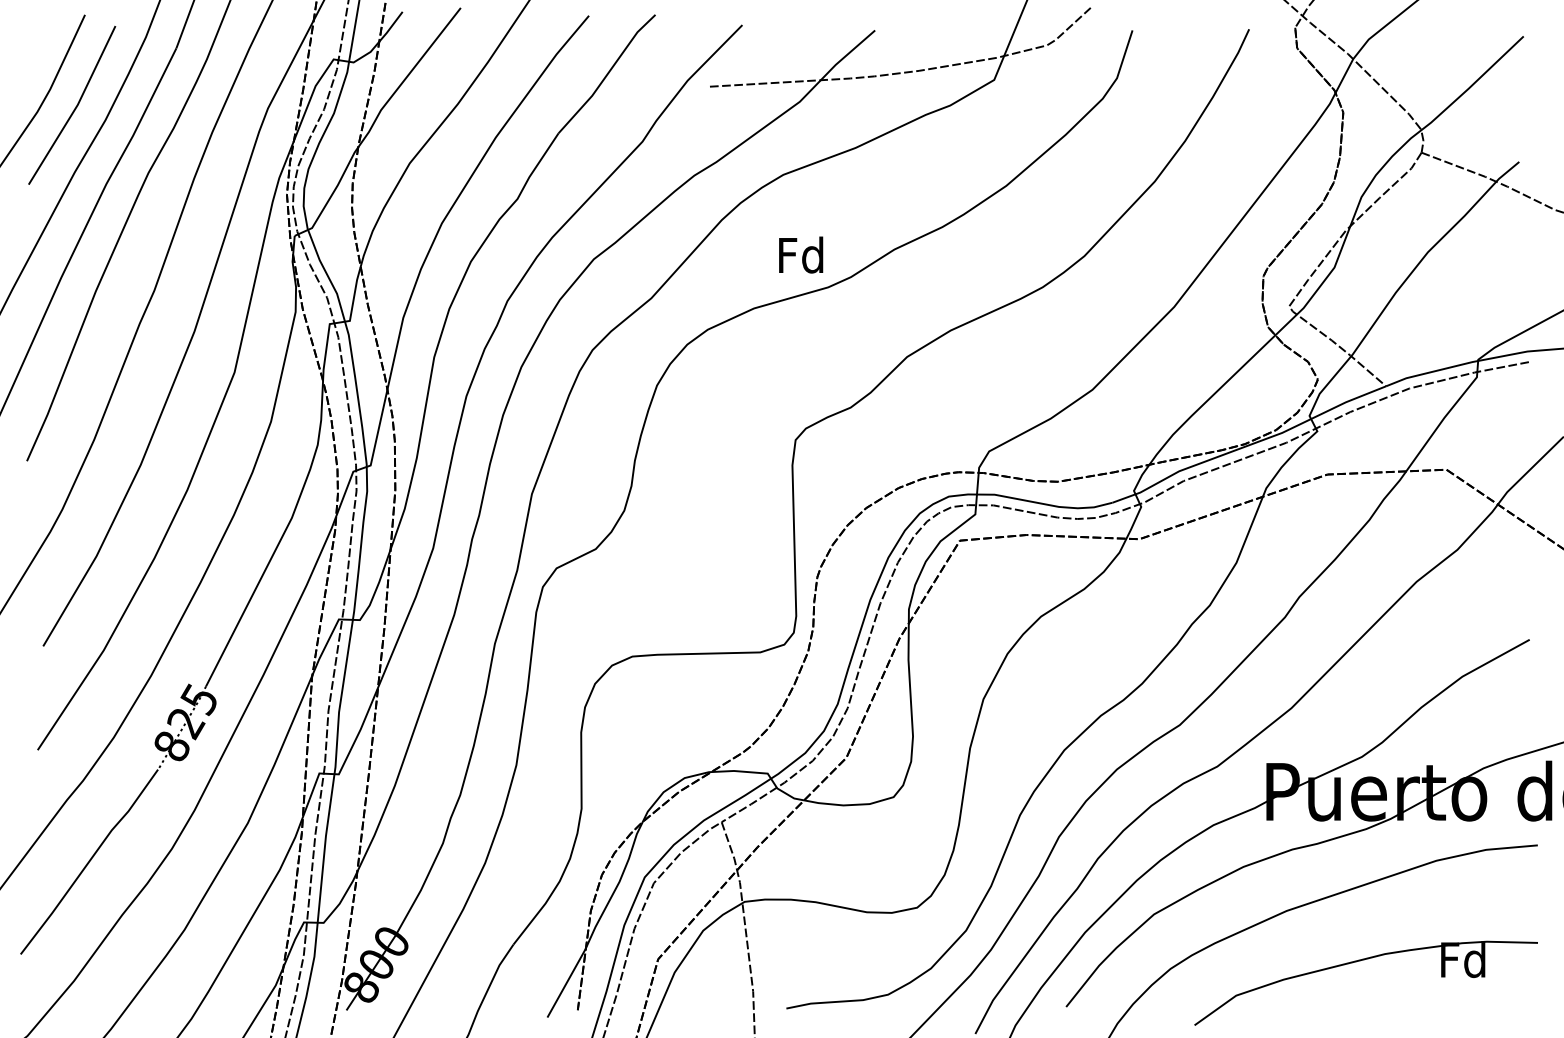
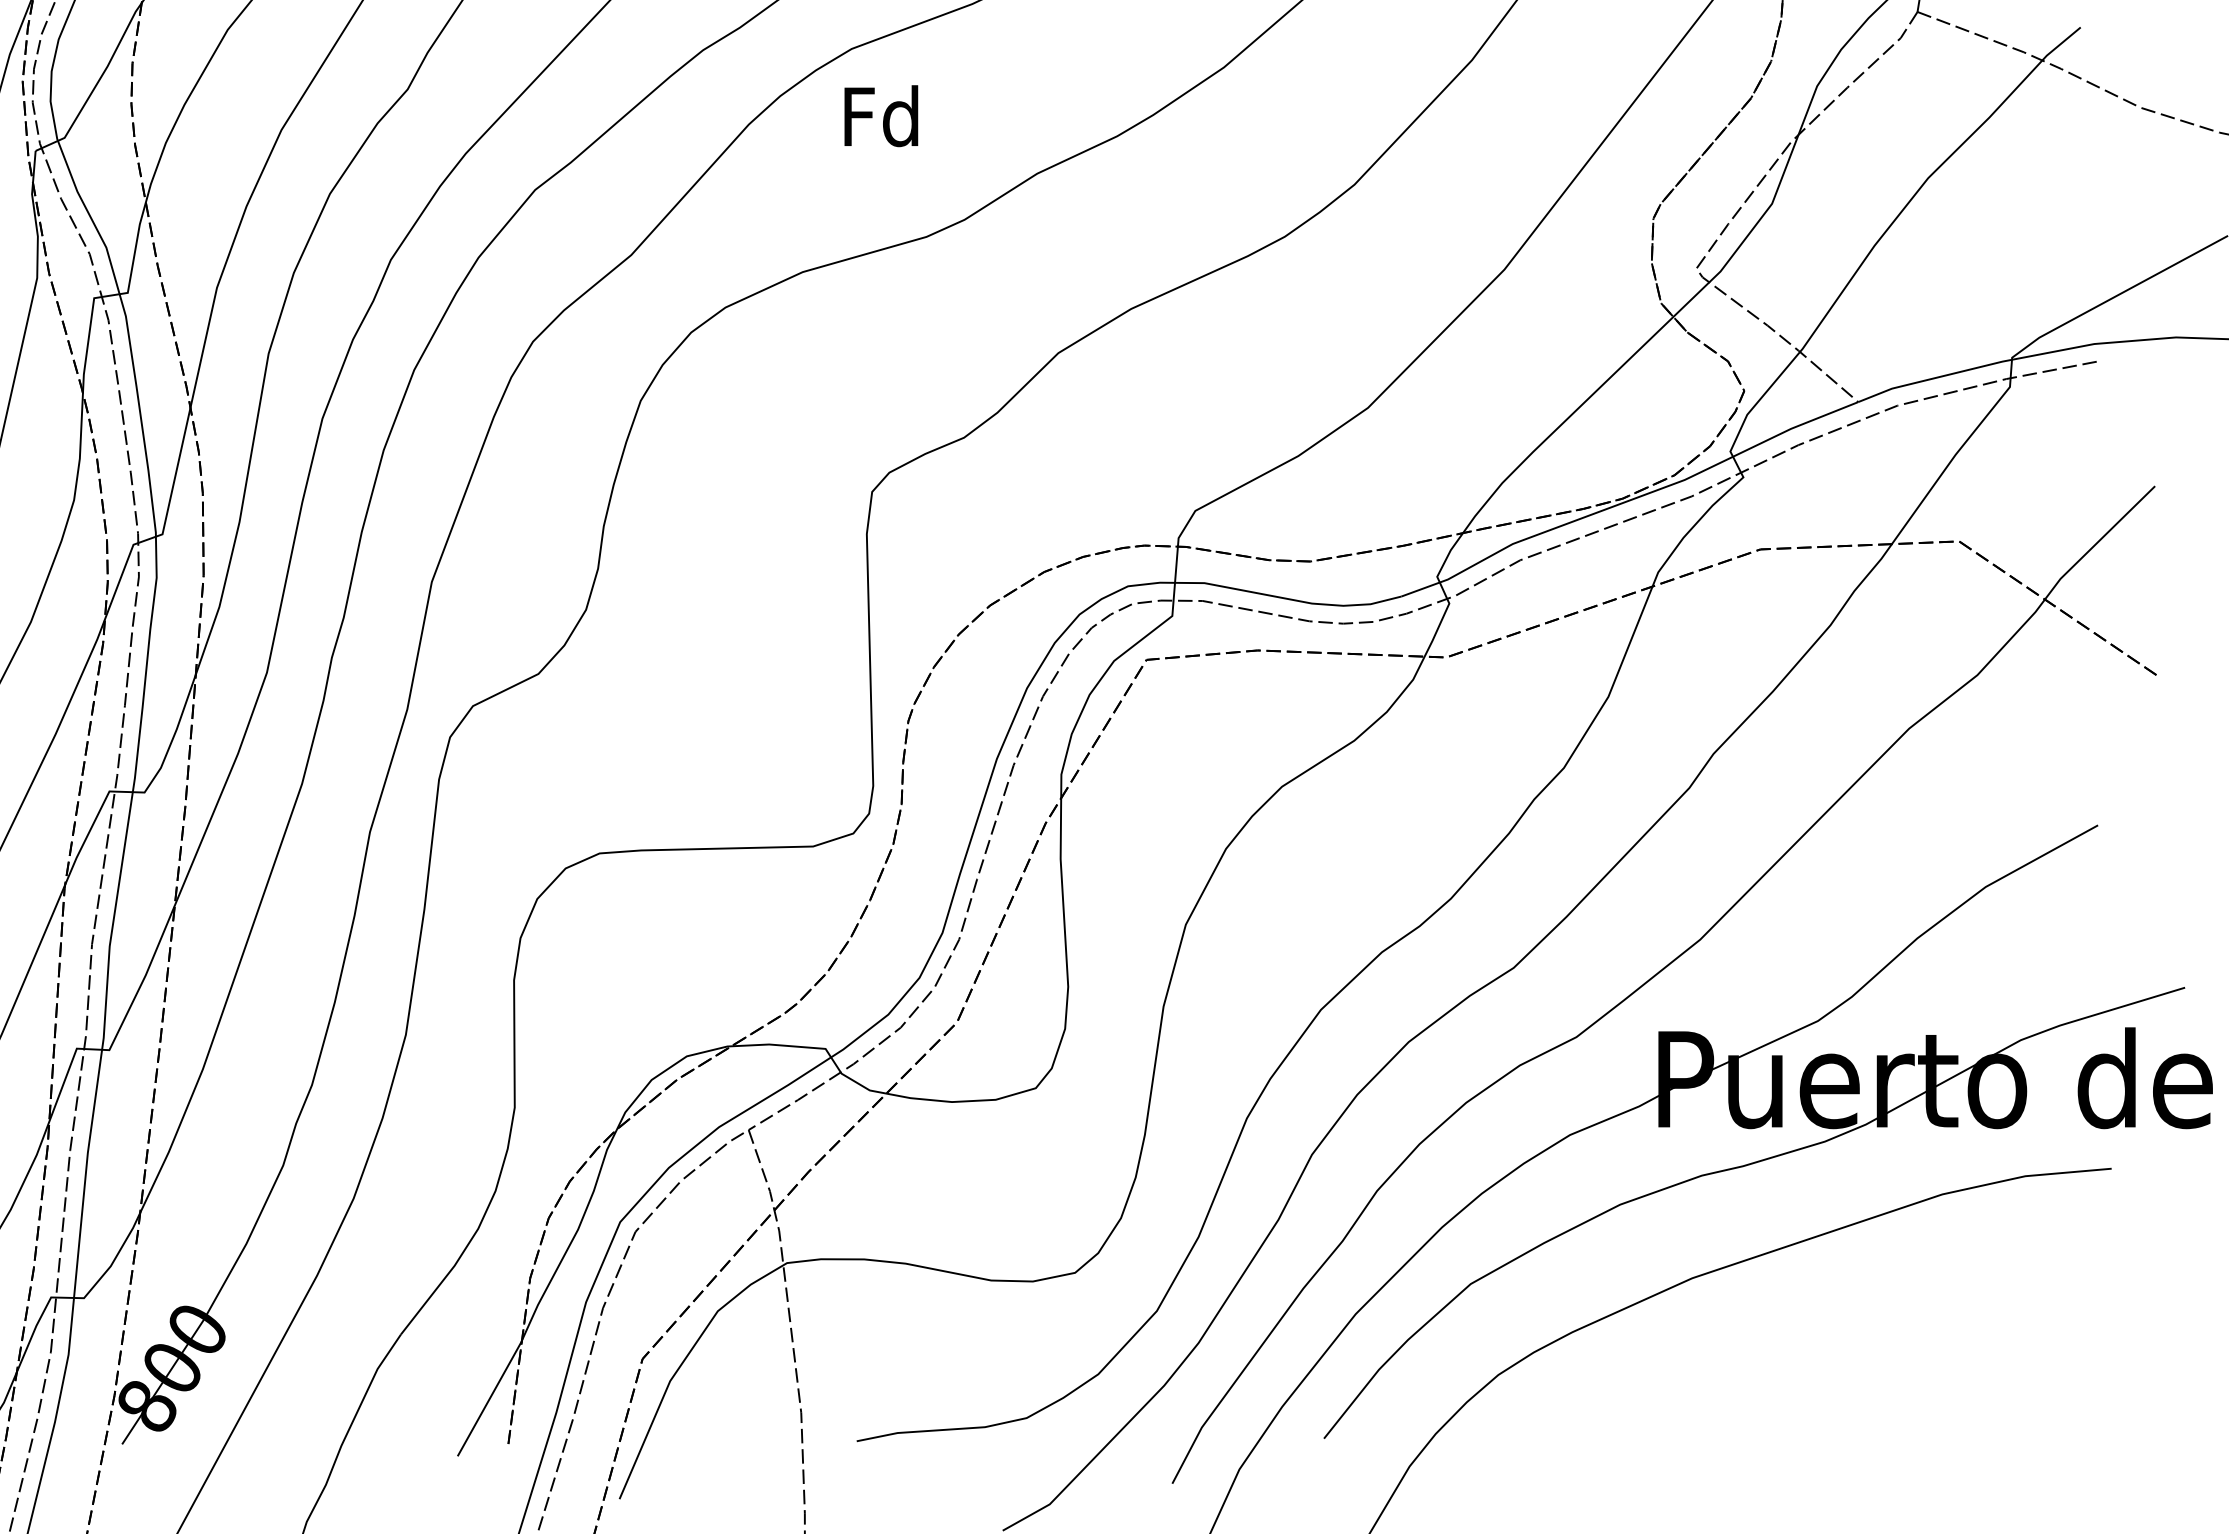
text: (801, 254) -> (881, 115), moved
part: (1360, 961) -> (1815, 1362), removed

